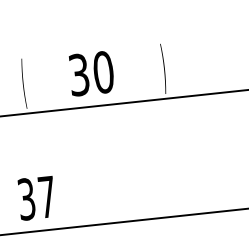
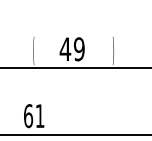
text: (89, 74) -> (71, 49), 30 -> 49
text: (37, 198) -> (34, 116), 37 -> 61

